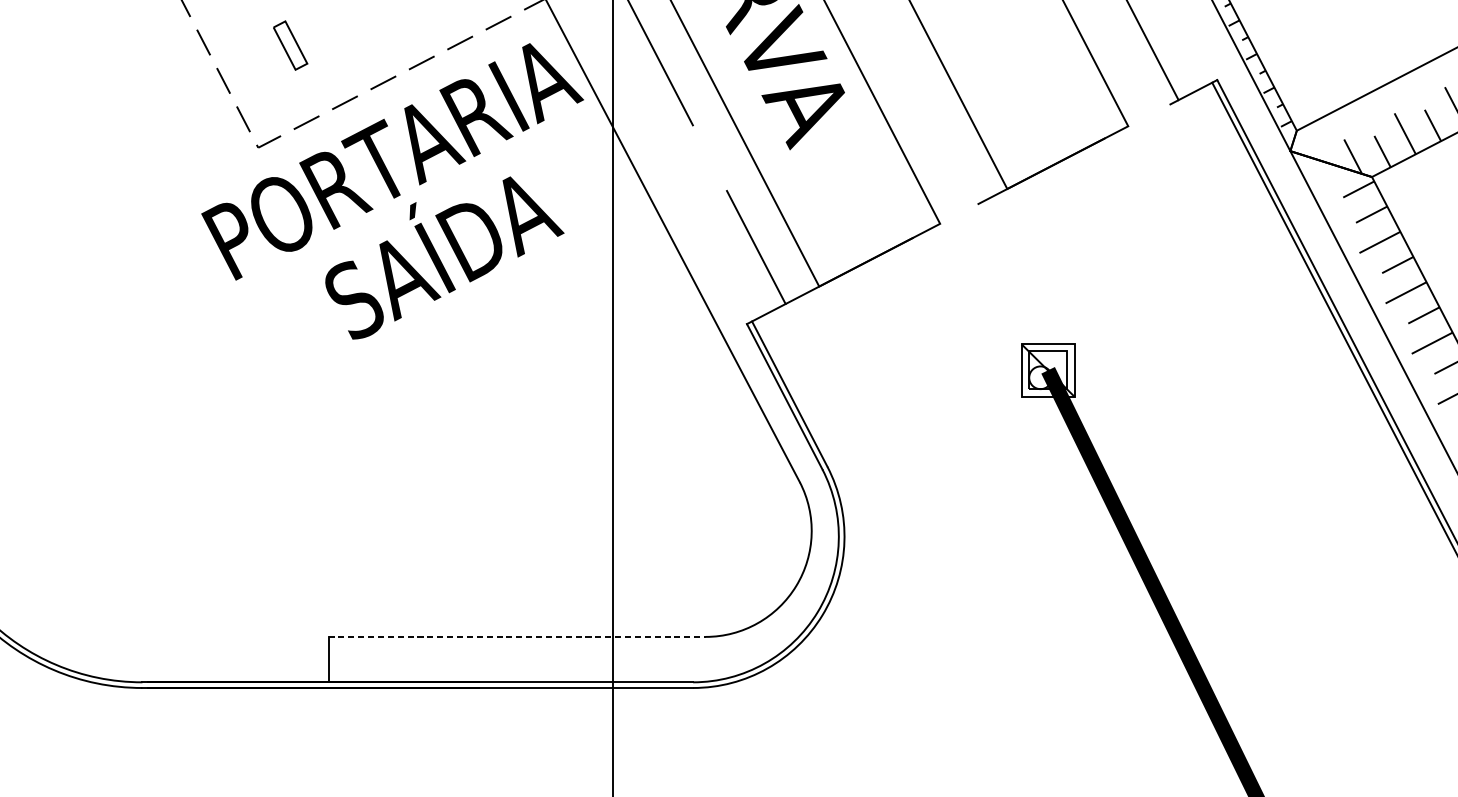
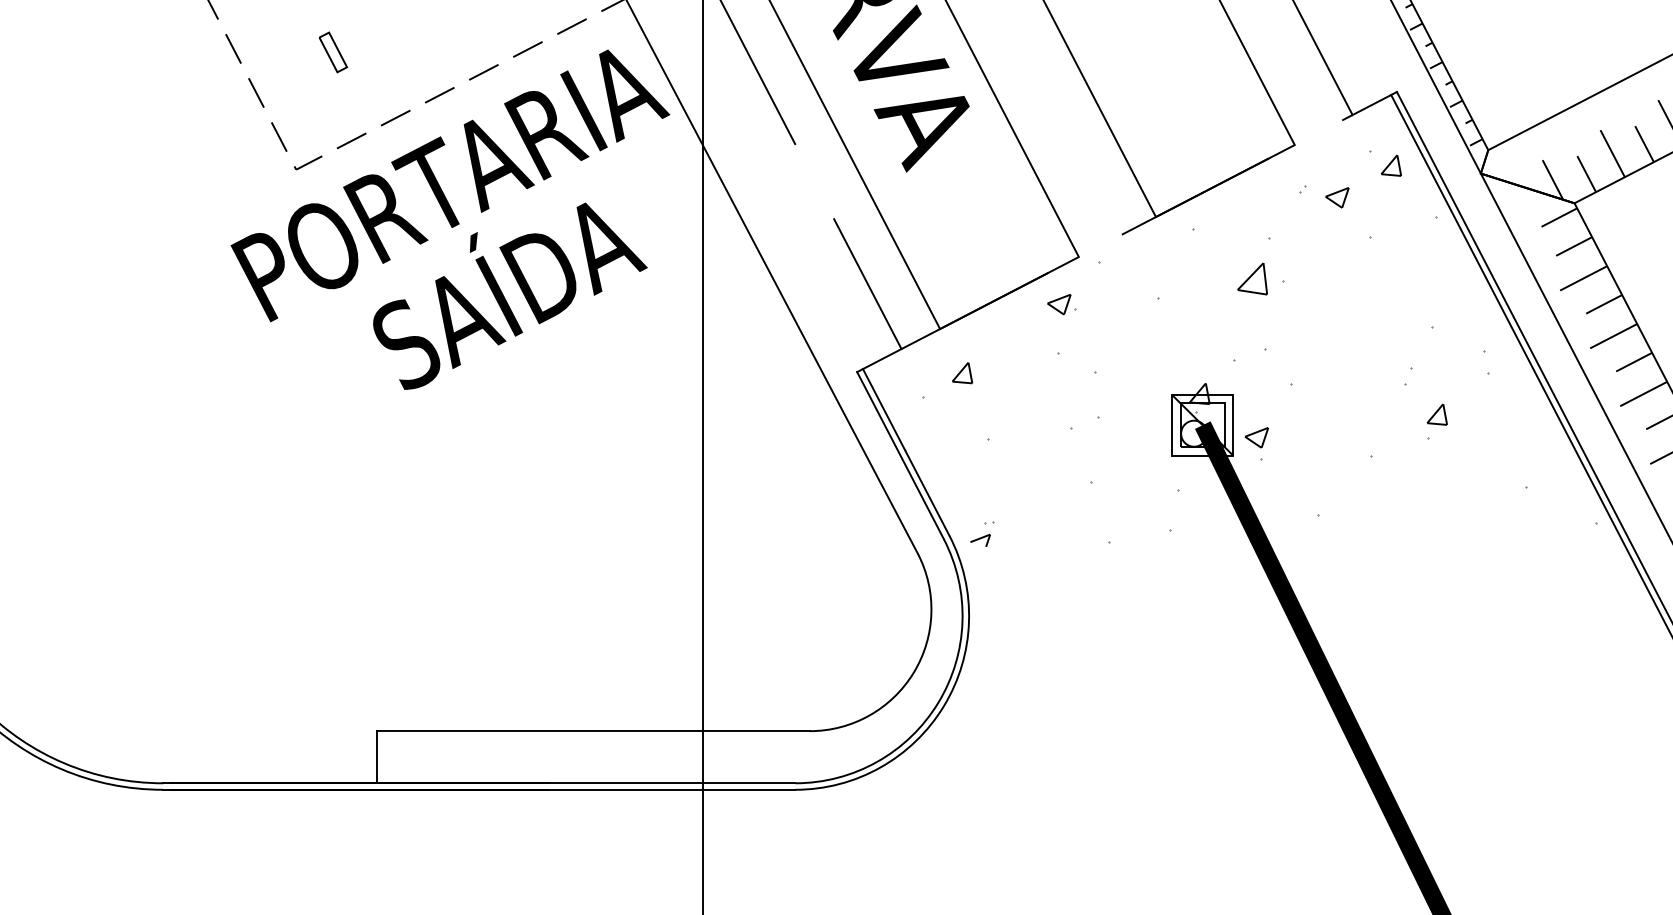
part: (290, 45) -> (333, 52), size x0.71
hatch: (1089, 303) -> (1250, 348), added
line: (517, 637) -> (593, 731), dashed -> solid

